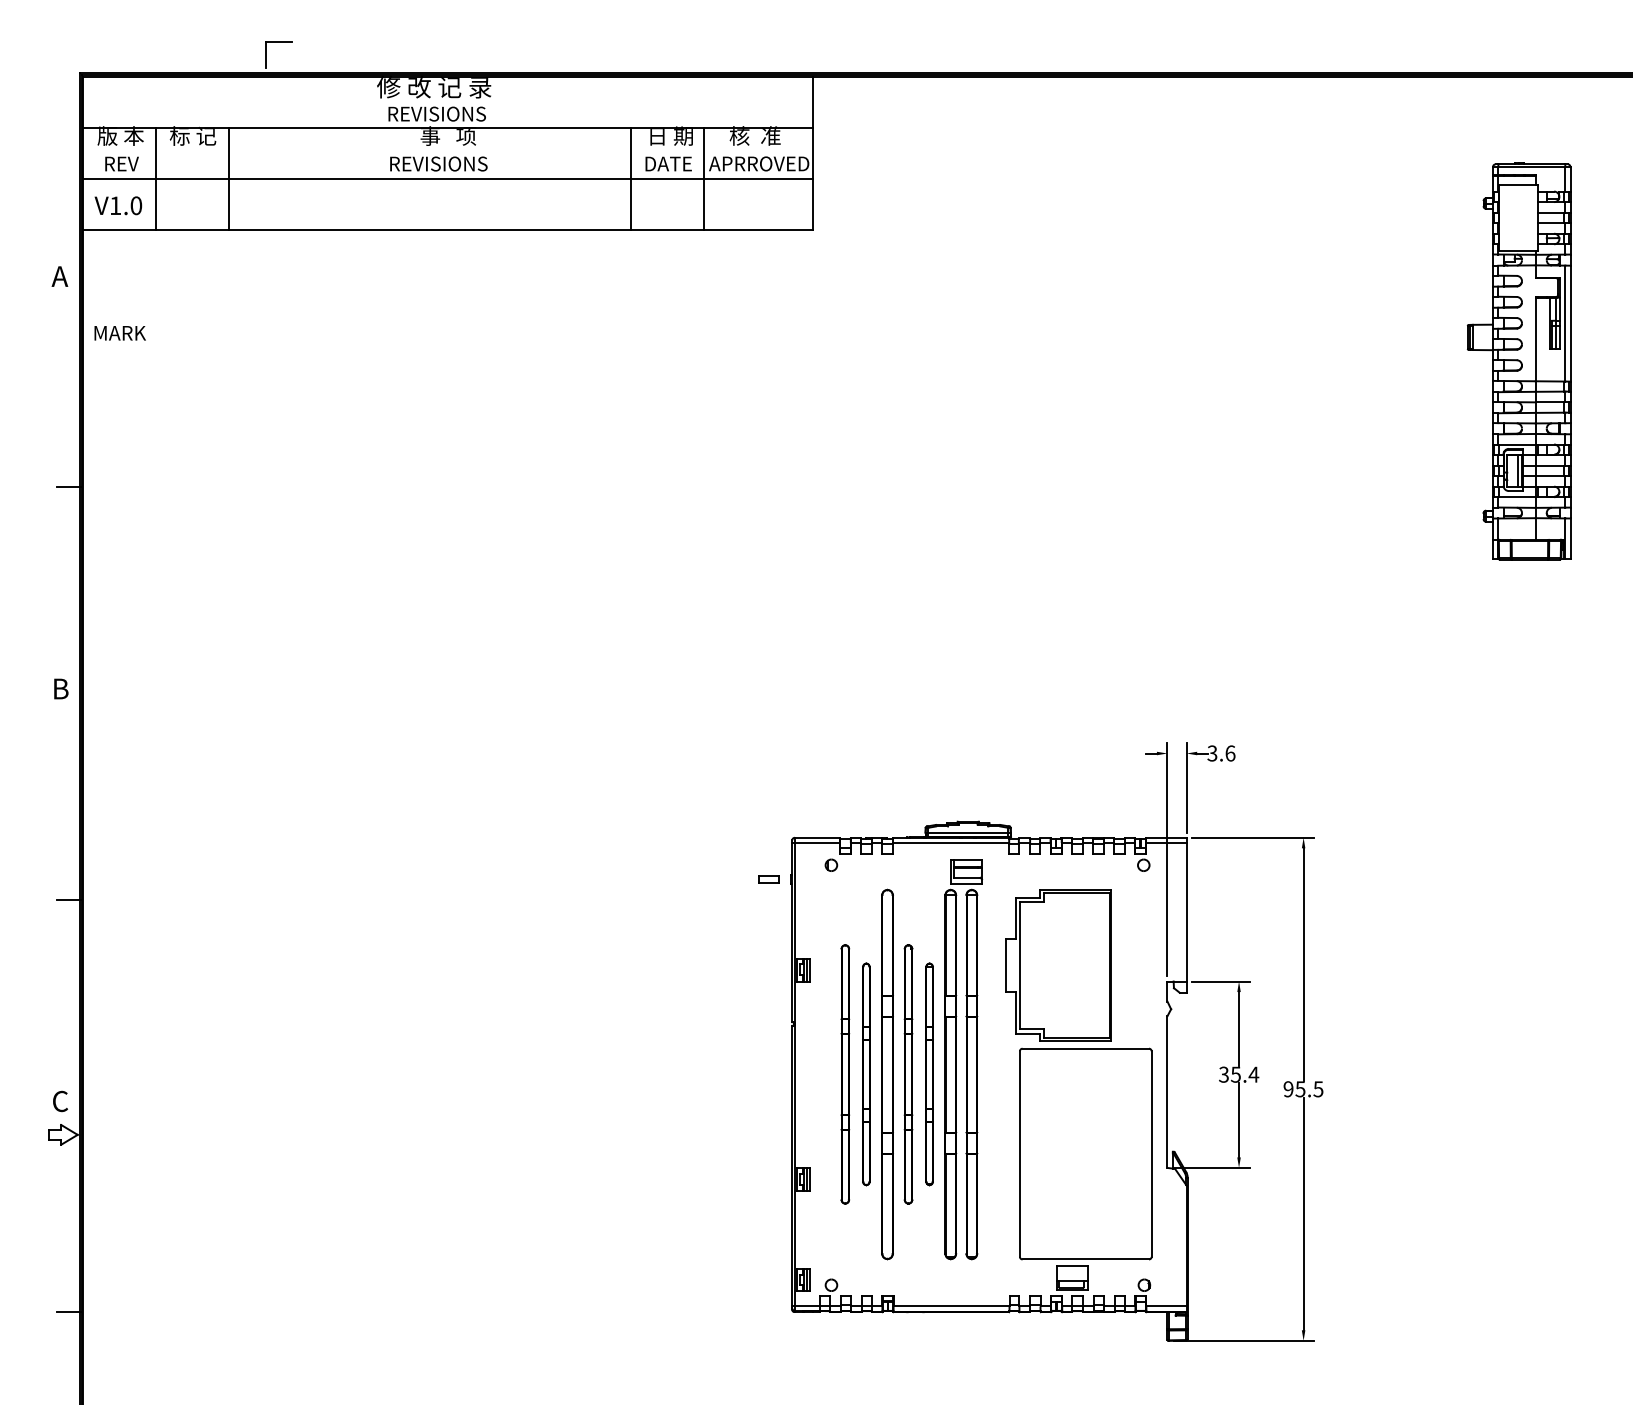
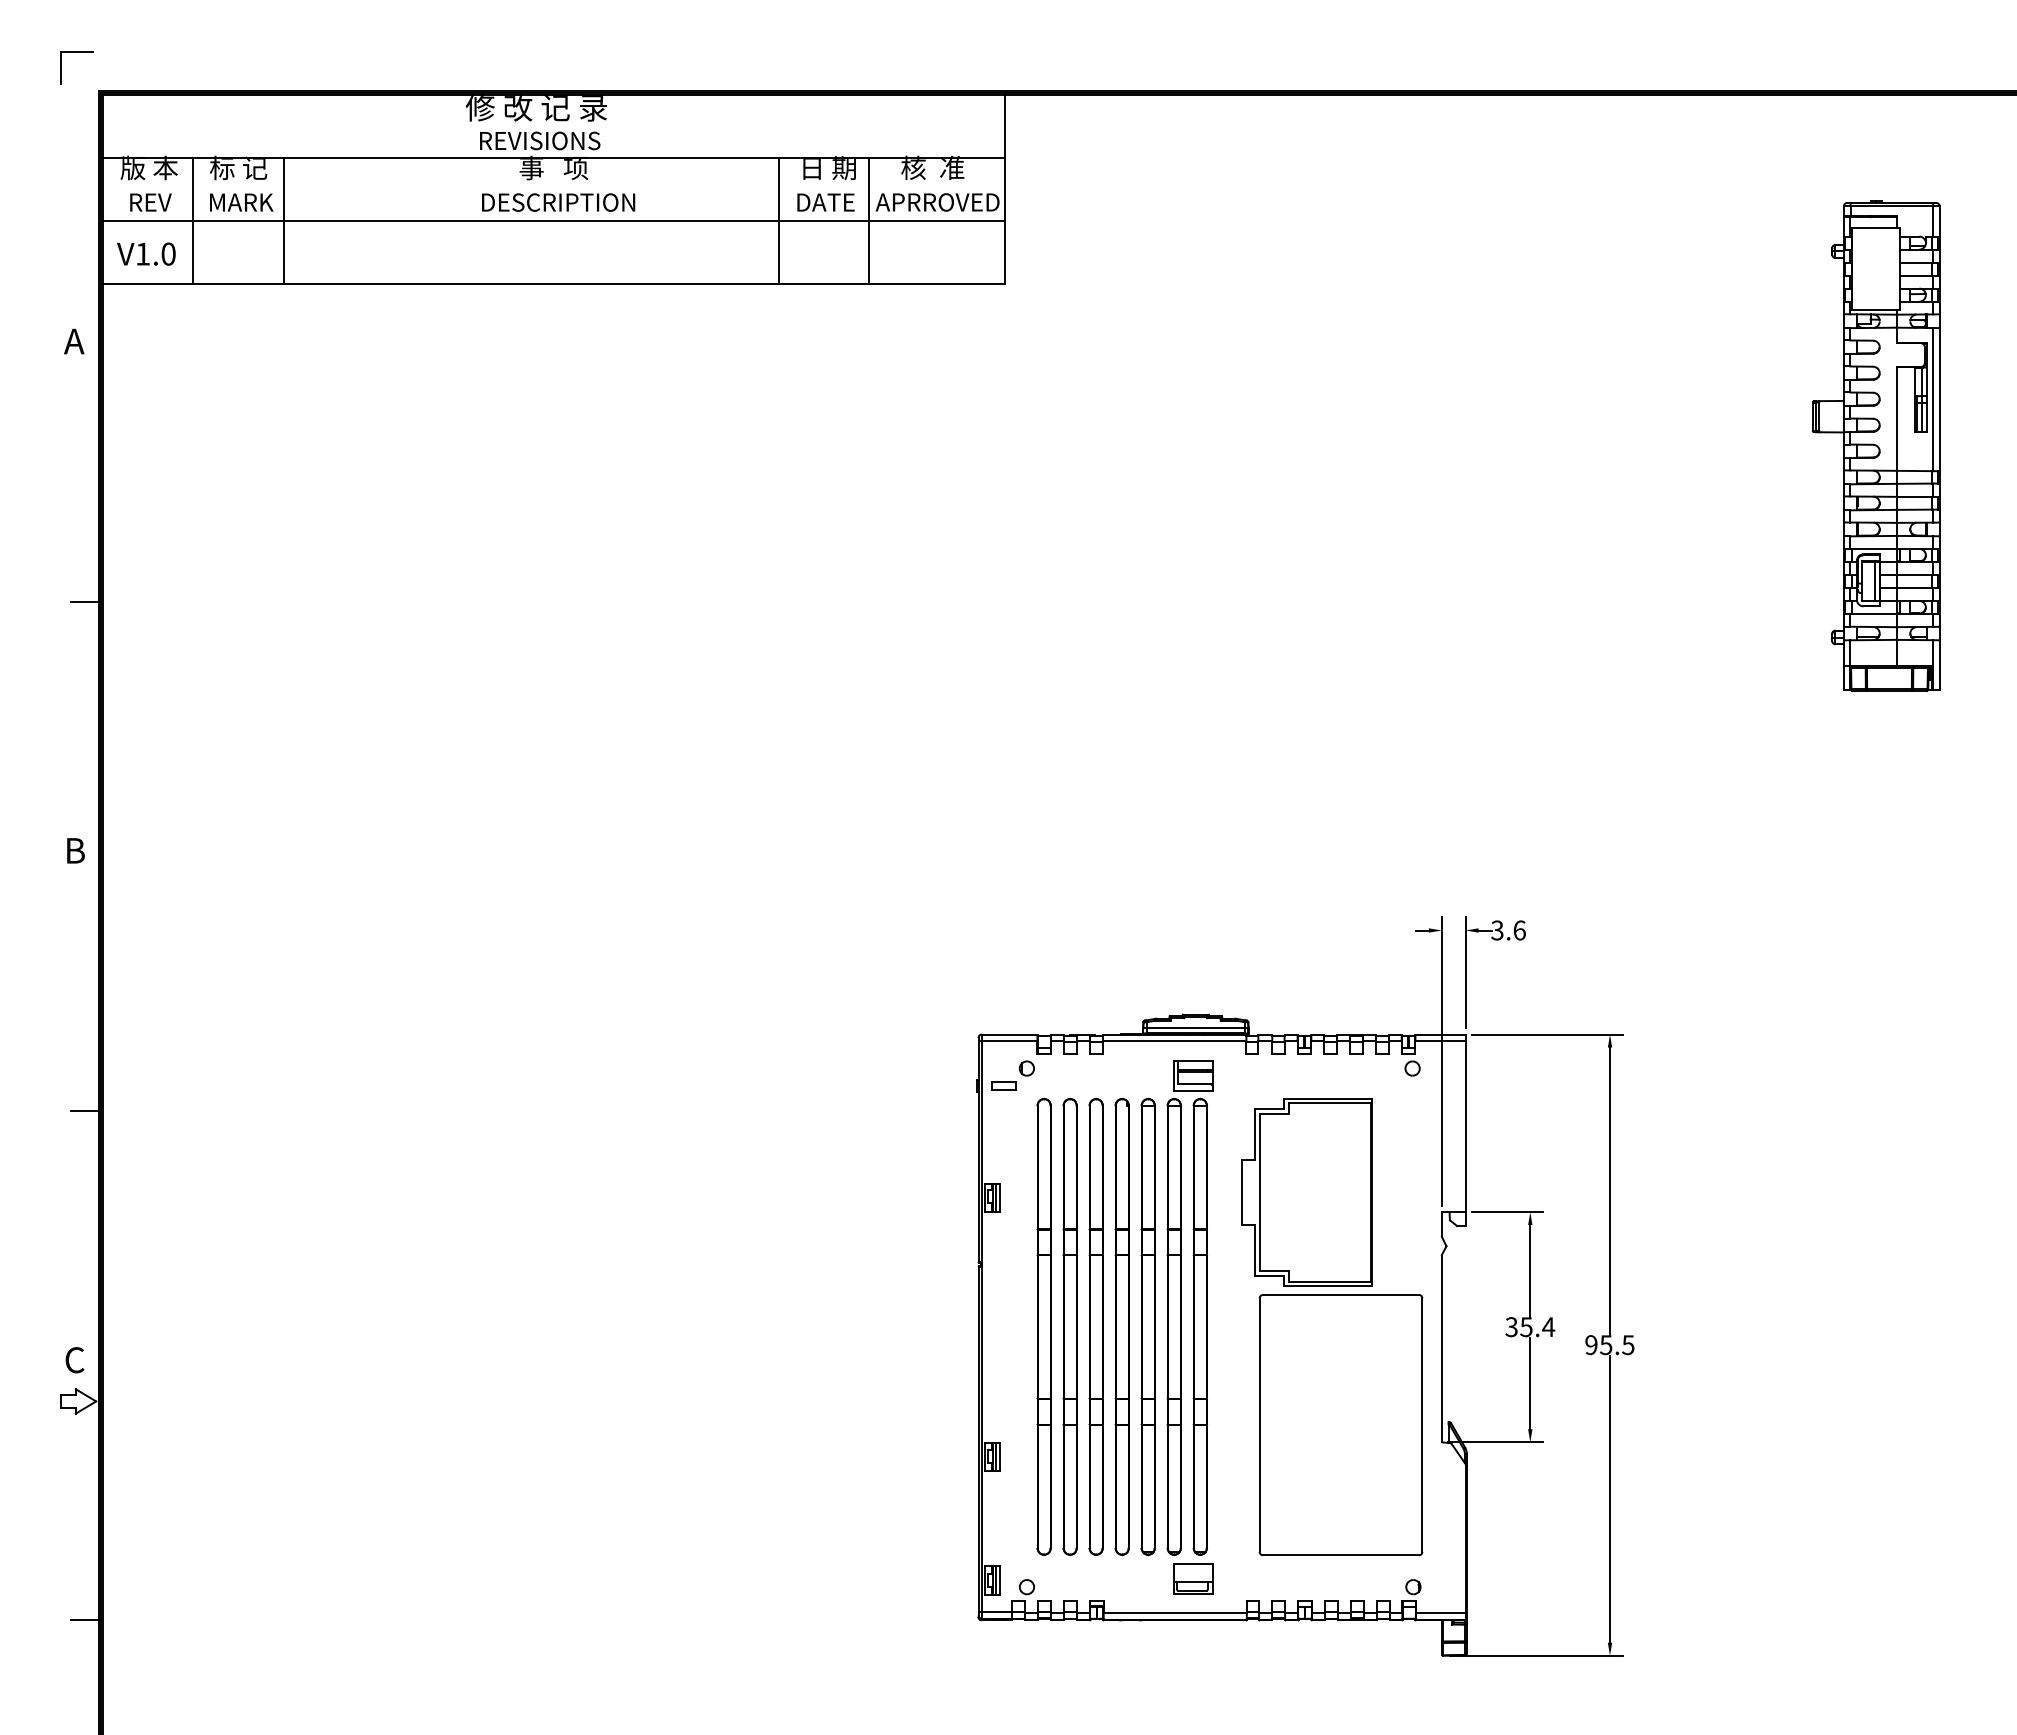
part: (278, 42) -> (76, 52), moved
text: (452, 163) -> (559, 202), REVISIONS -> DESCRIPTION
text: (120, 333) -> (241, 202), moved
part: (768, 879) -> (1003, 1085), moved
part: (844, 1074) -> (1043, 1326), size x1.43
part: (865, 1074) -> (1069, 1326), size x1.67
part: (908, 1074) -> (1121, 1326), size x1.43
part: (929, 1074) -> (1147, 1326), size x1.67
part: (1072, 1278) -> (1193, 1578), moved

